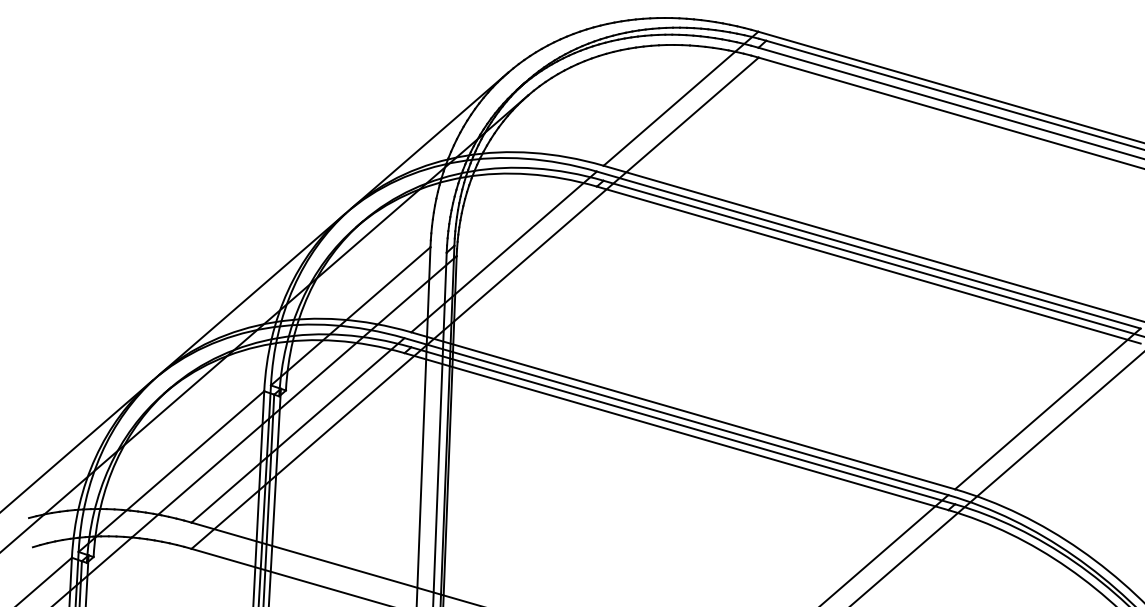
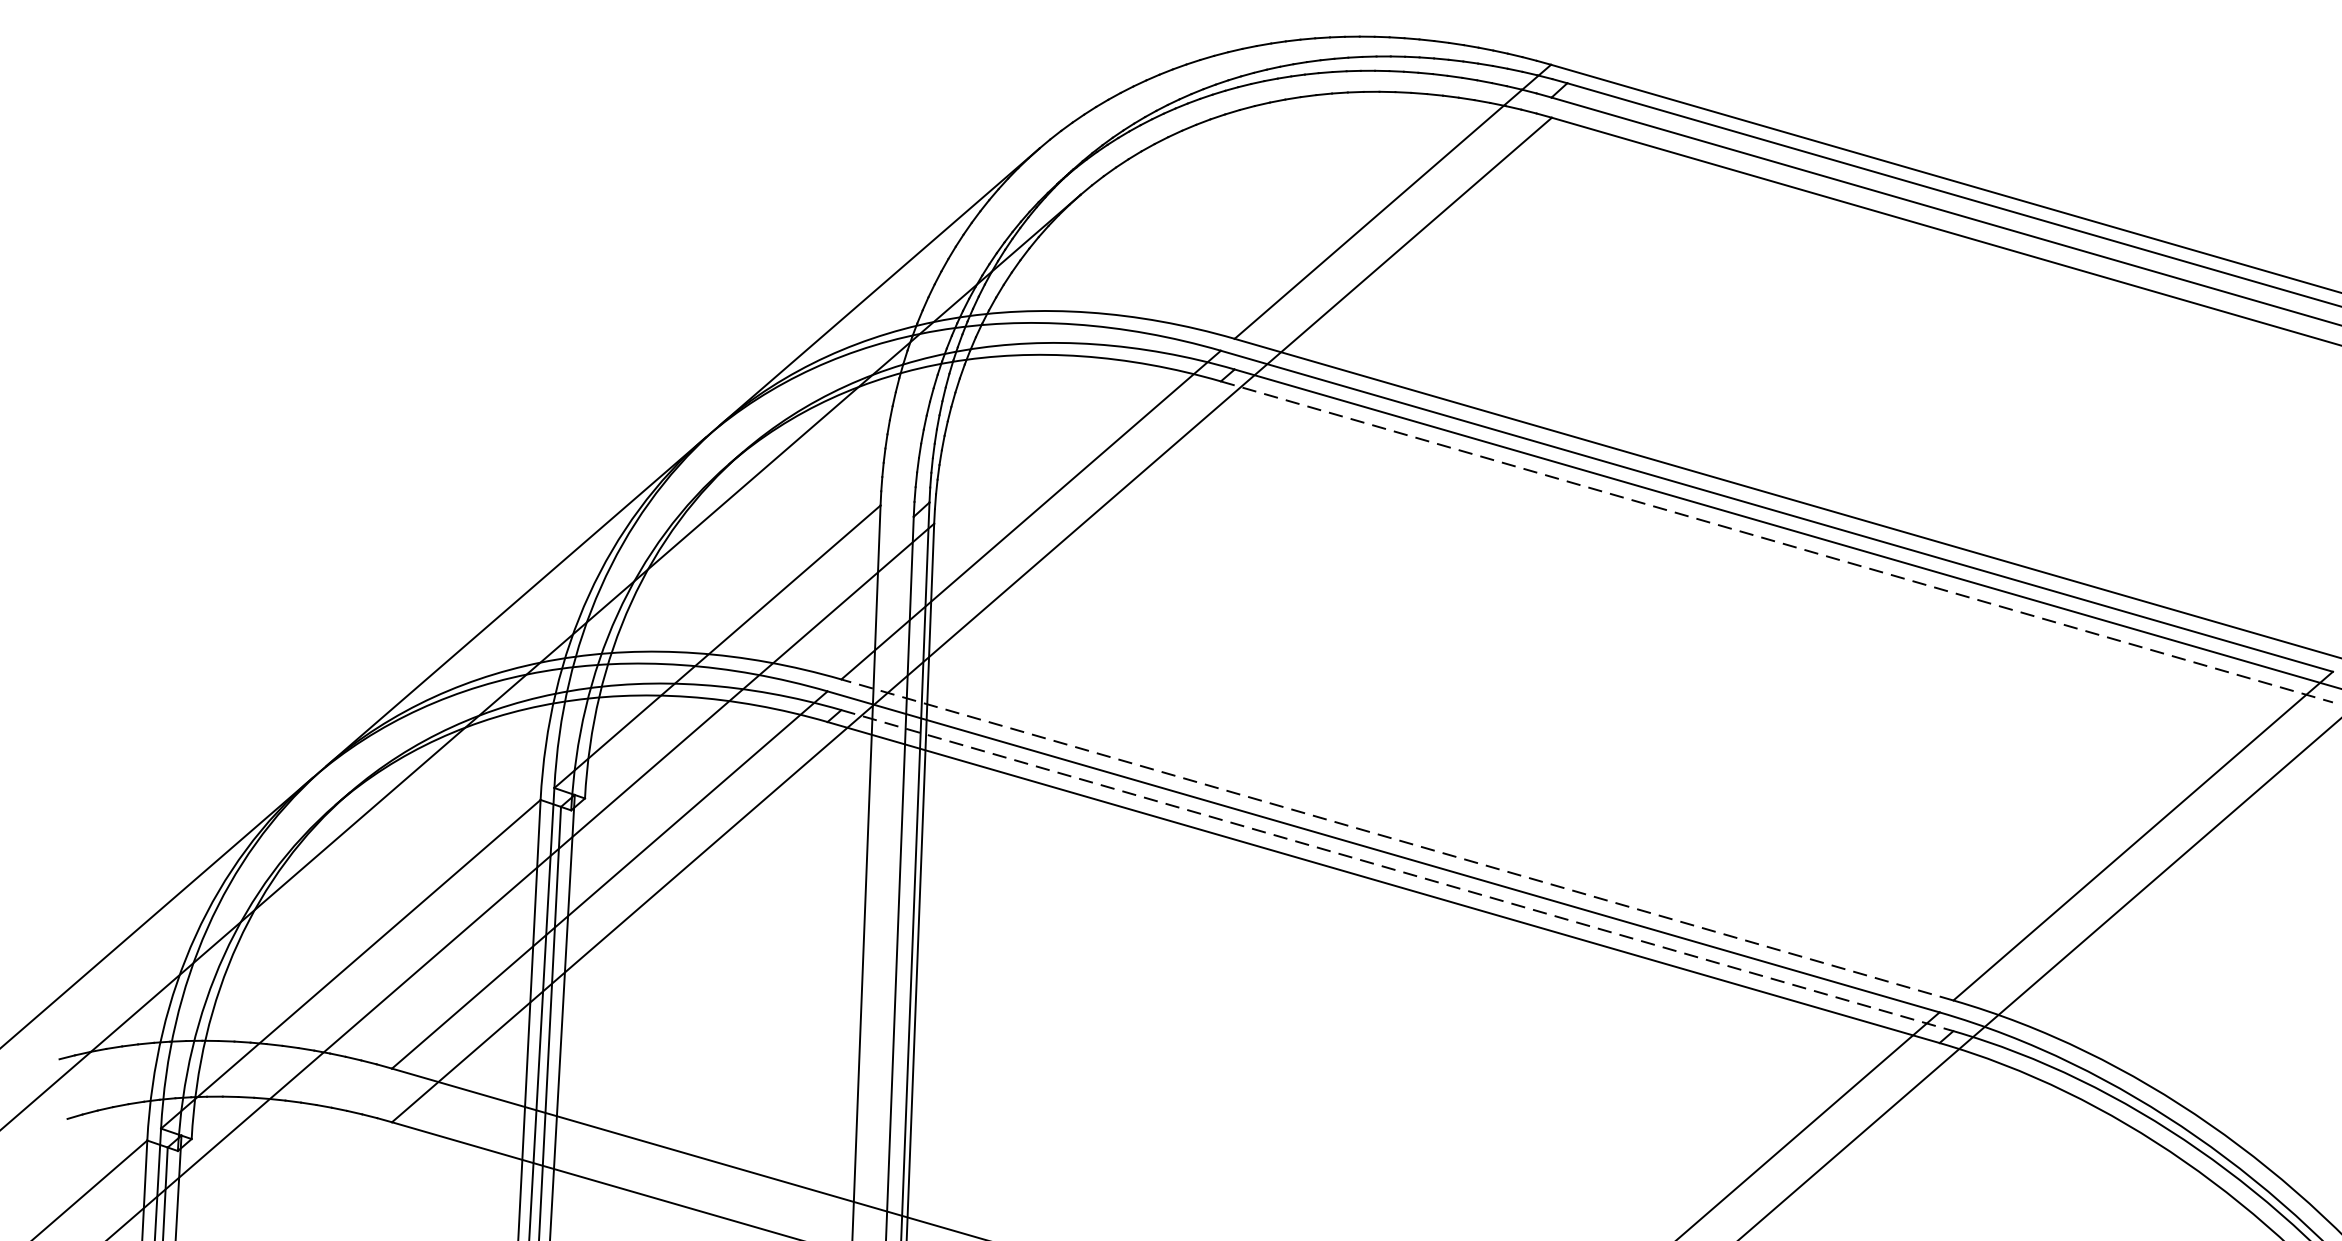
line: (868, 265) -> (1776, 542), solid -> dashed
line: (683, 410) -> (1397, 839), solid -> dashed
line: (683, 425) -> (1397, 869), solid -> dashed

